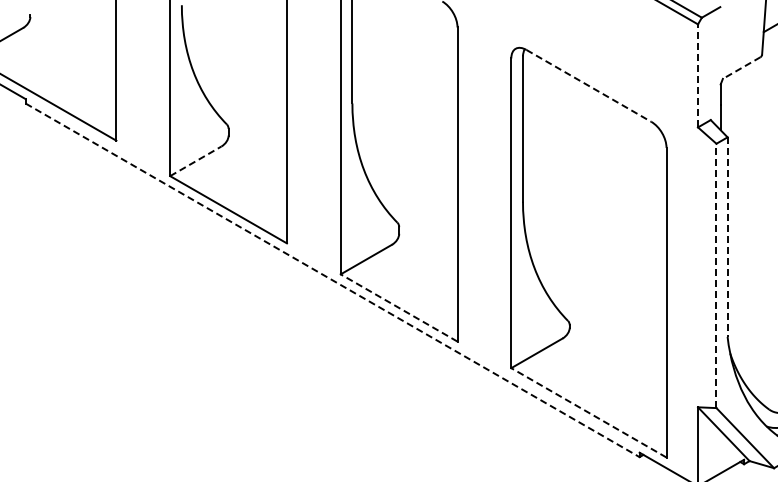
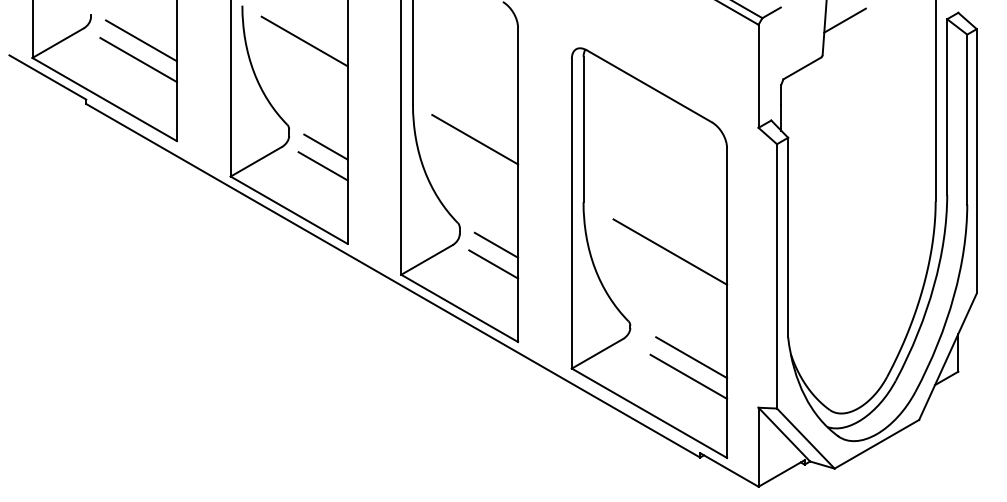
line: (80, 40) -> (141, 40), added
line: (243, 41) -> (304, 41), added
line: (77, 60) -> (138, 60), added
line: (741, 68) -> (802, 68), dashed -> solid
line: (697, 76) -> (758, 76), dashed -> solid
line: (588, 86) -> (649, 86), dashed -> solid
line: (414, 139) -> (475, 139), added
line: (264, 146) -> (325, 146), added
line: (195, 161) -> (256, 161), dashed -> solid
line: (261, 166) -> (322, 166), added
line: (727, 237) -> (788, 237), dashed -> solid
line: (435, 244) -> (496, 244), added
line: (609, 251) -> (670, 251), added
line: (432, 264) -> (493, 264), added
line: (716, 275) -> (777, 275), dashed -> solid
line: (332, 281) -> (393, 281), dashed -> solid
line: (398, 308) -> (459, 308), dashed -> solid
line: (630, 357) -> (691, 357), added
line: (627, 376) -> (688, 376), added
line: (588, 413) -> (649, 413), dashed -> solid

